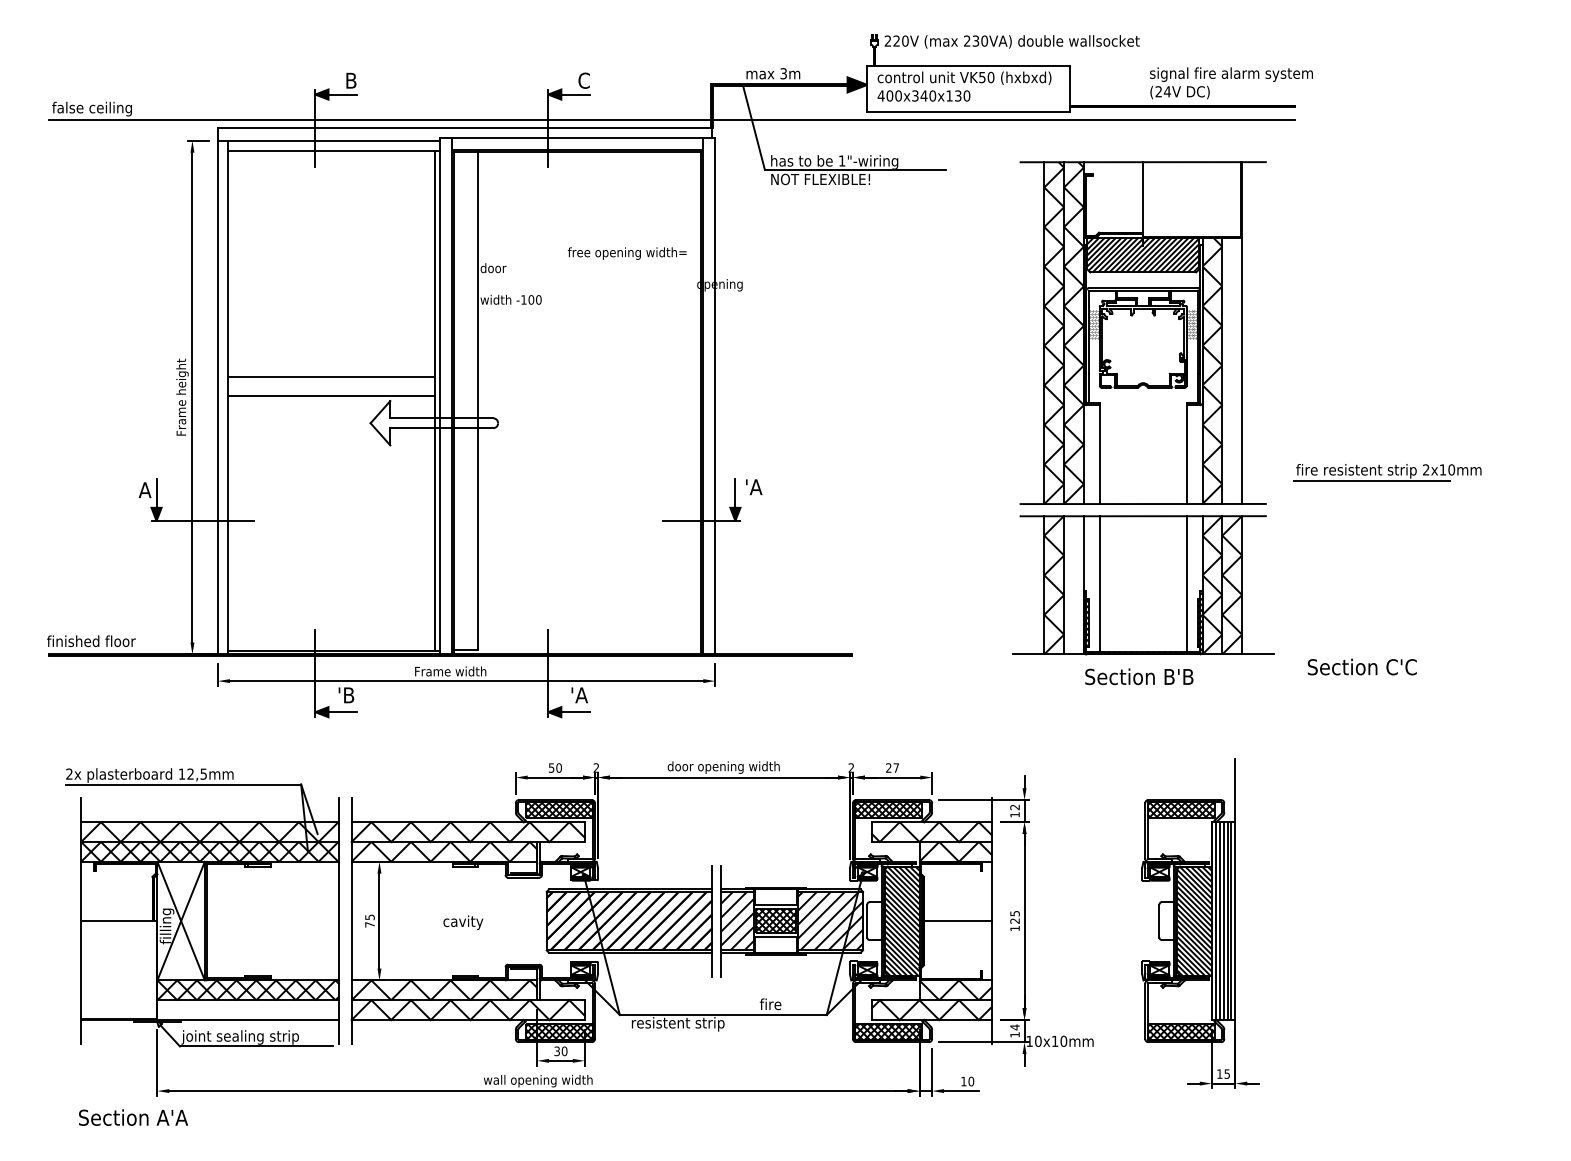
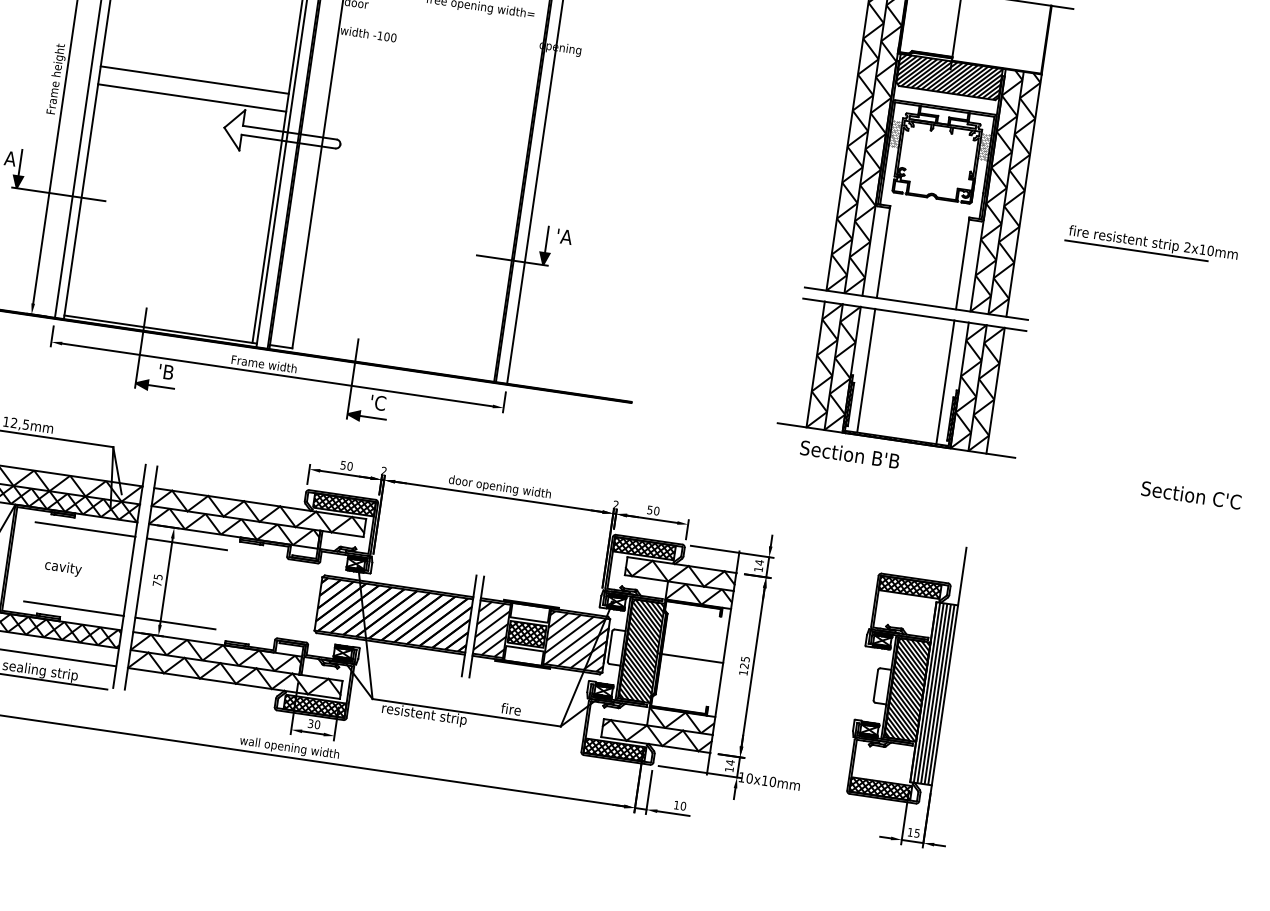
hatch: (1232, 370) -> (1015, 194), added
part: (1387, 472) -> (1151, 244), moved
hatch: (1073, 585) -> (842, 368), added
text: (1361, 666) -> (1190, 494), moved
text: (1139, 676) -> (850, 454), moved
text: (581, 695) -> (380, 403), 'A -> 'C
text: (892, 767) -> (653, 510), 27 -> 50
text: (1014, 807) -> (759, 562), 12 -> 14
line: (284, 877) -> (85, 529), added
line: (395, 877) -> (186, 544), added
text: (463, 922) -> (63, 568), moved
line: (284, 964) -> (74, 608), added
line: (395, 964) -> (175, 623), added

